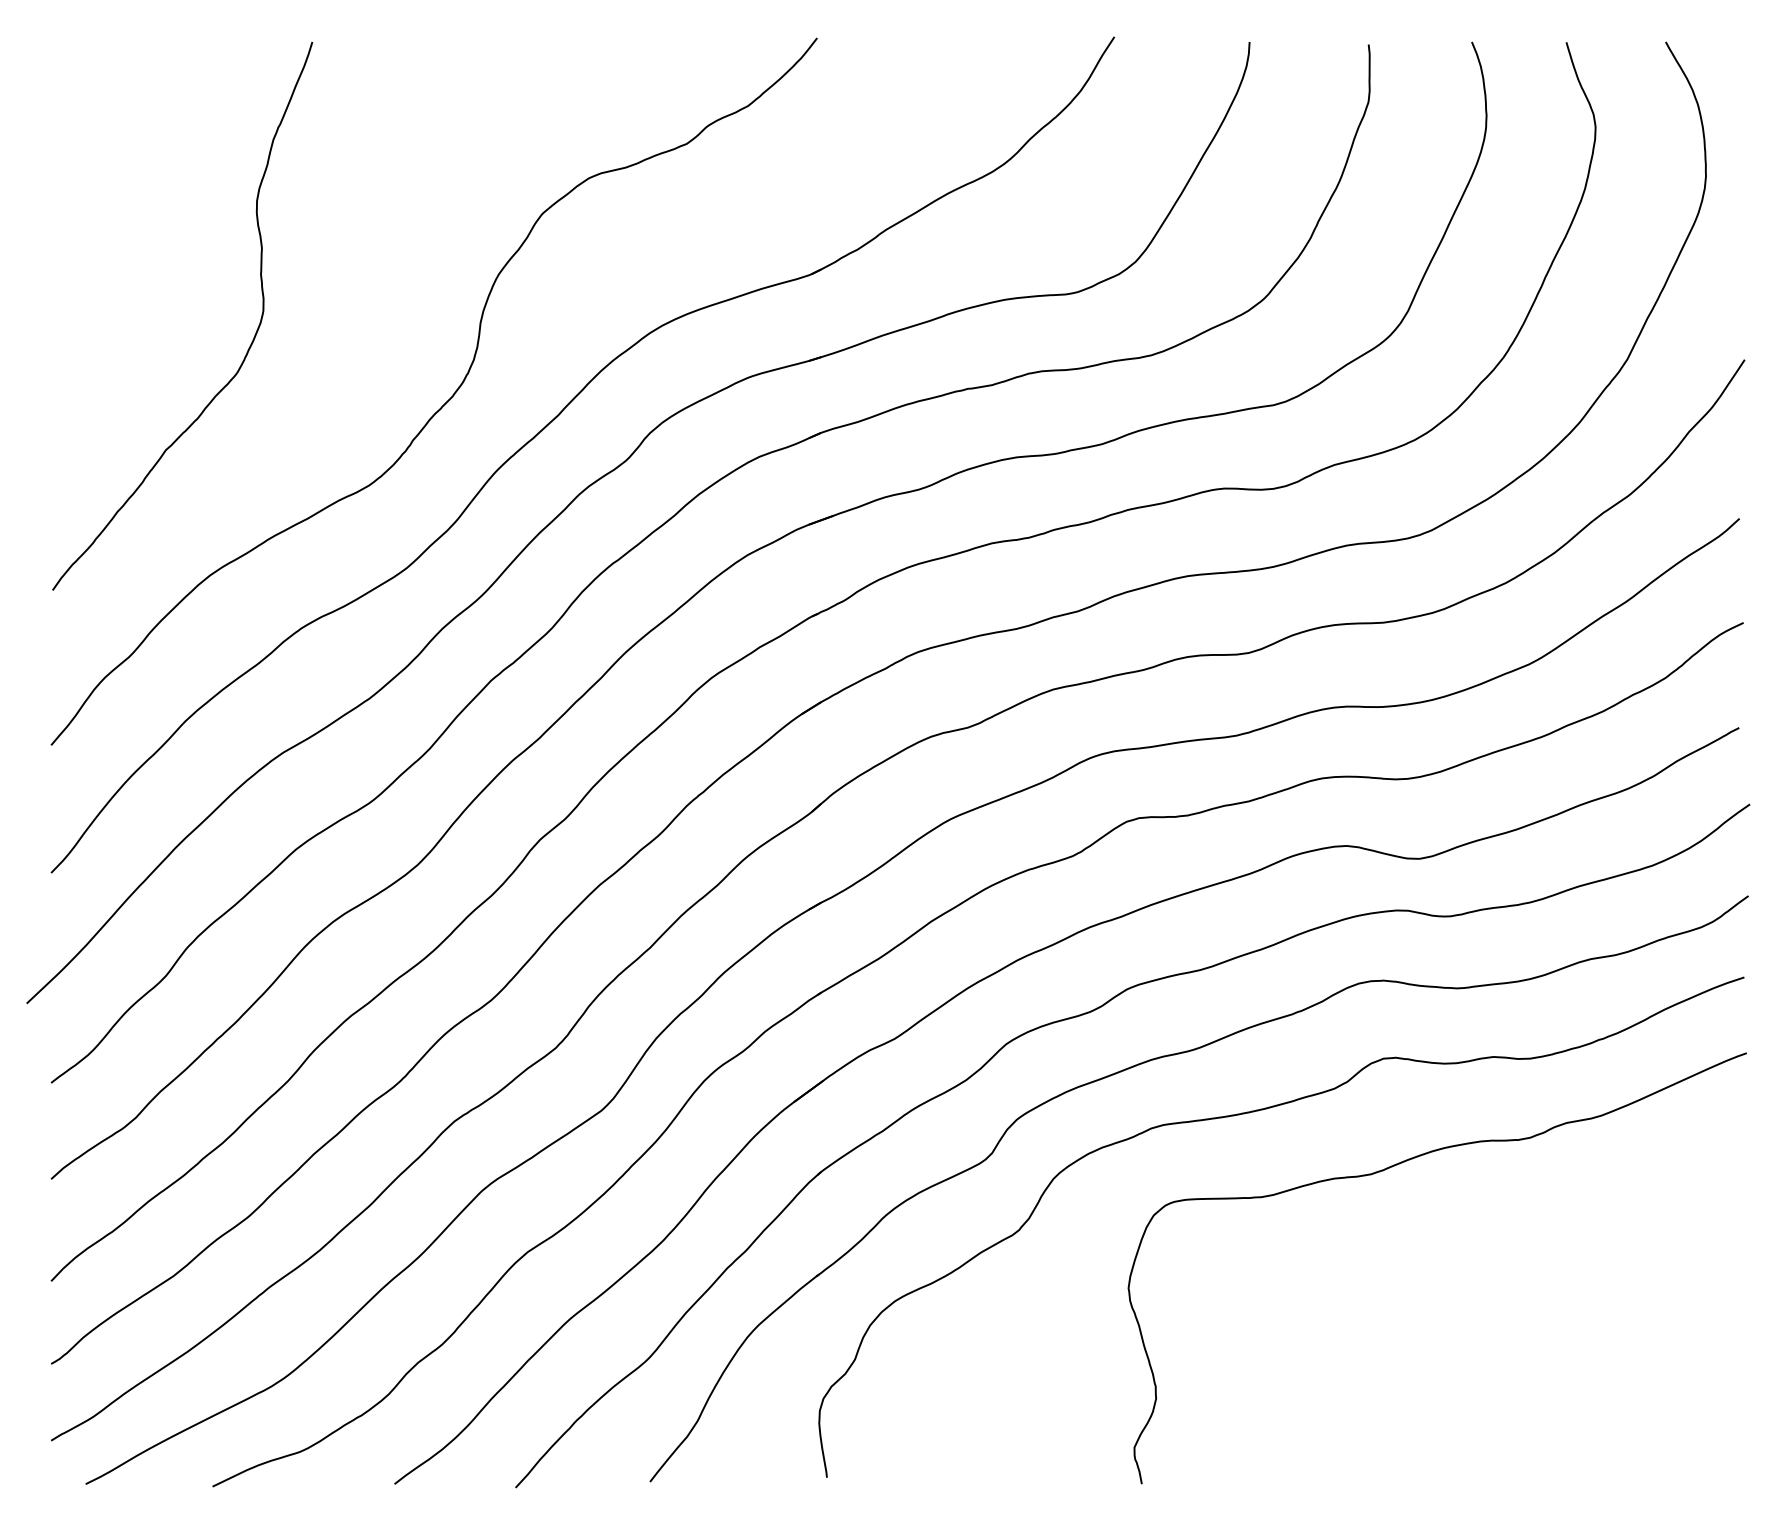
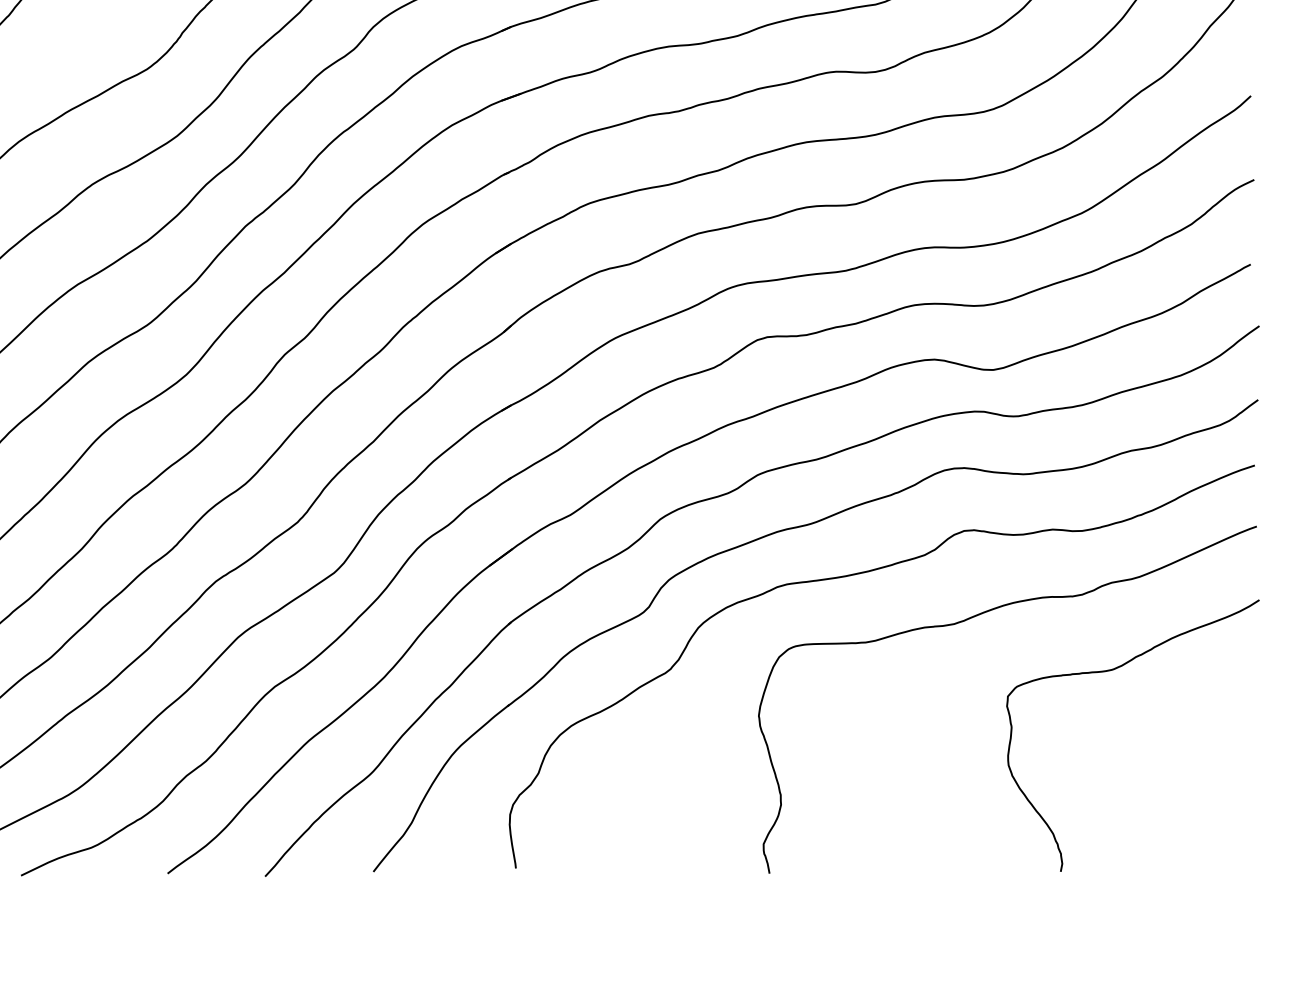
curve: (1566, 1232) -> (1111, 670), added

